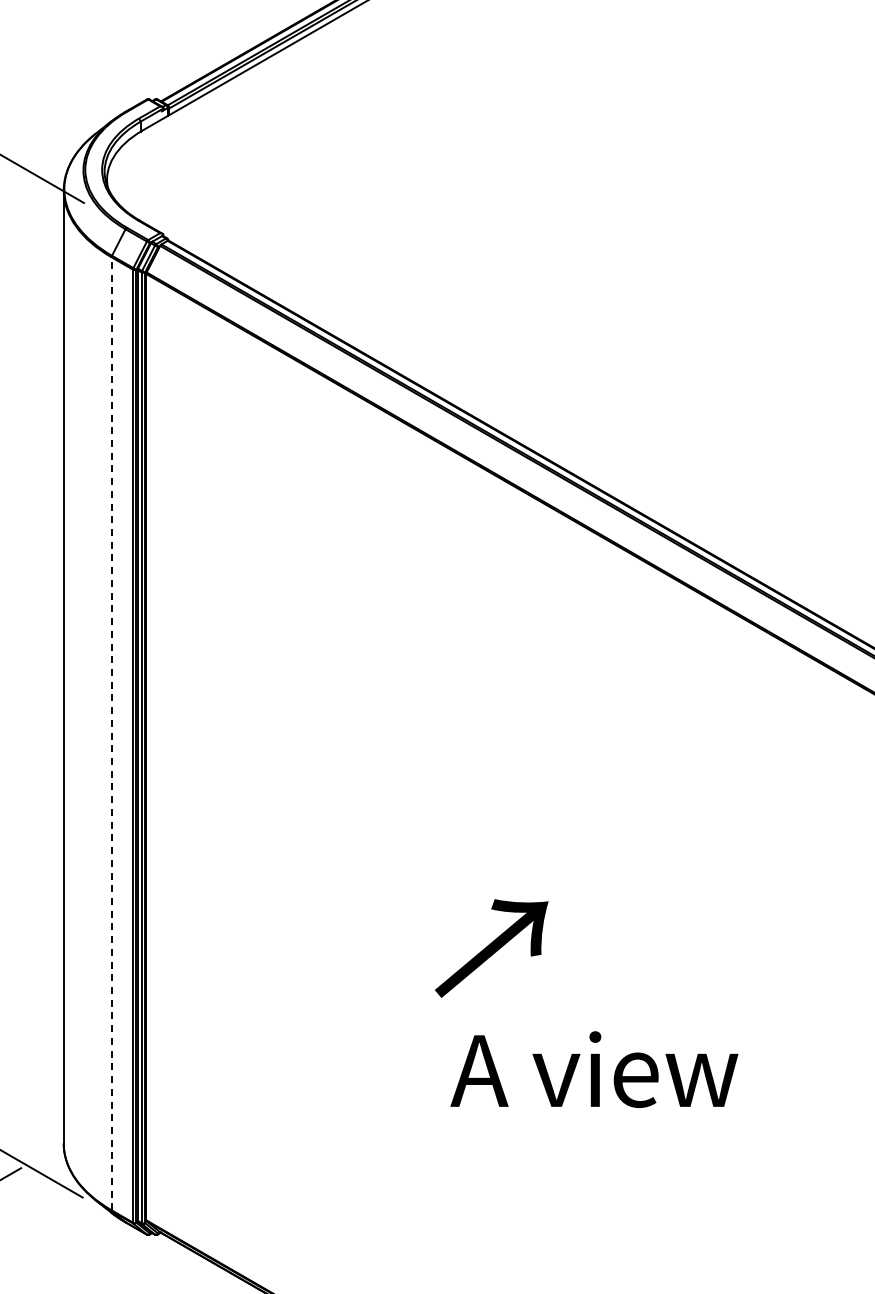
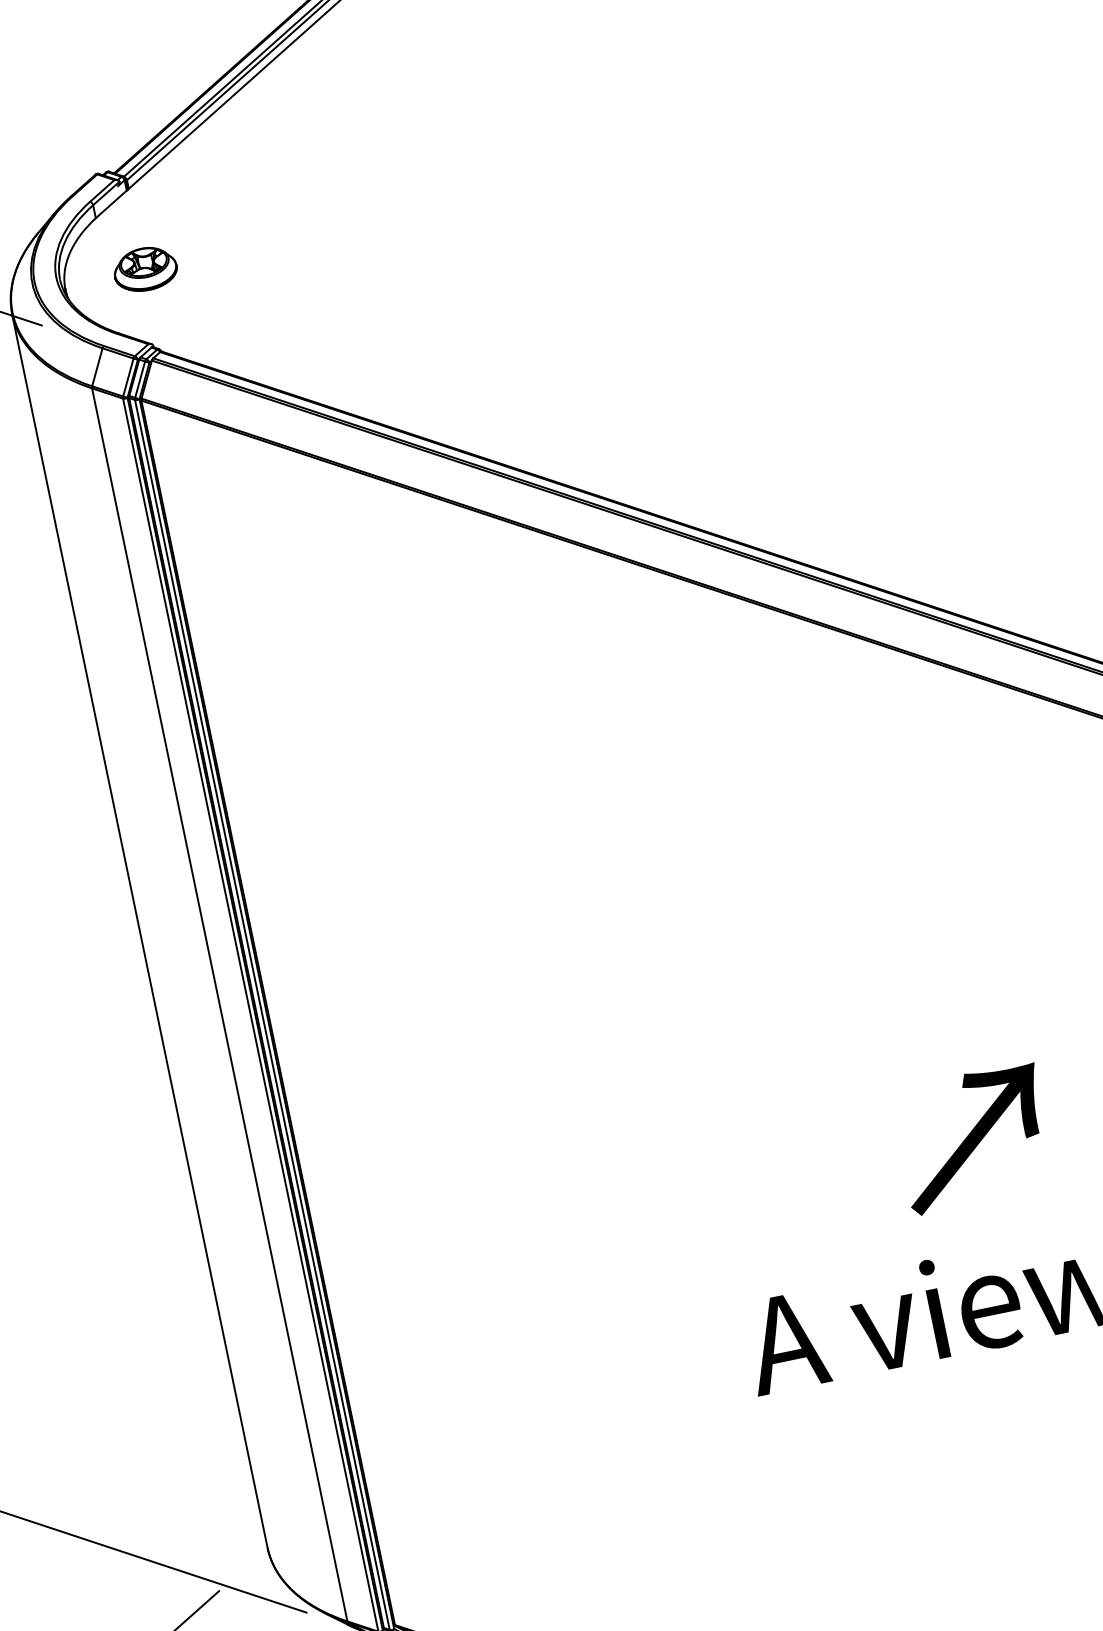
part: (169, 177) -> (145, 269), added
line: (111, 733) -> (219, 1004), dashed -> solid
text: (491, 948) -> (973, 1138), moved

